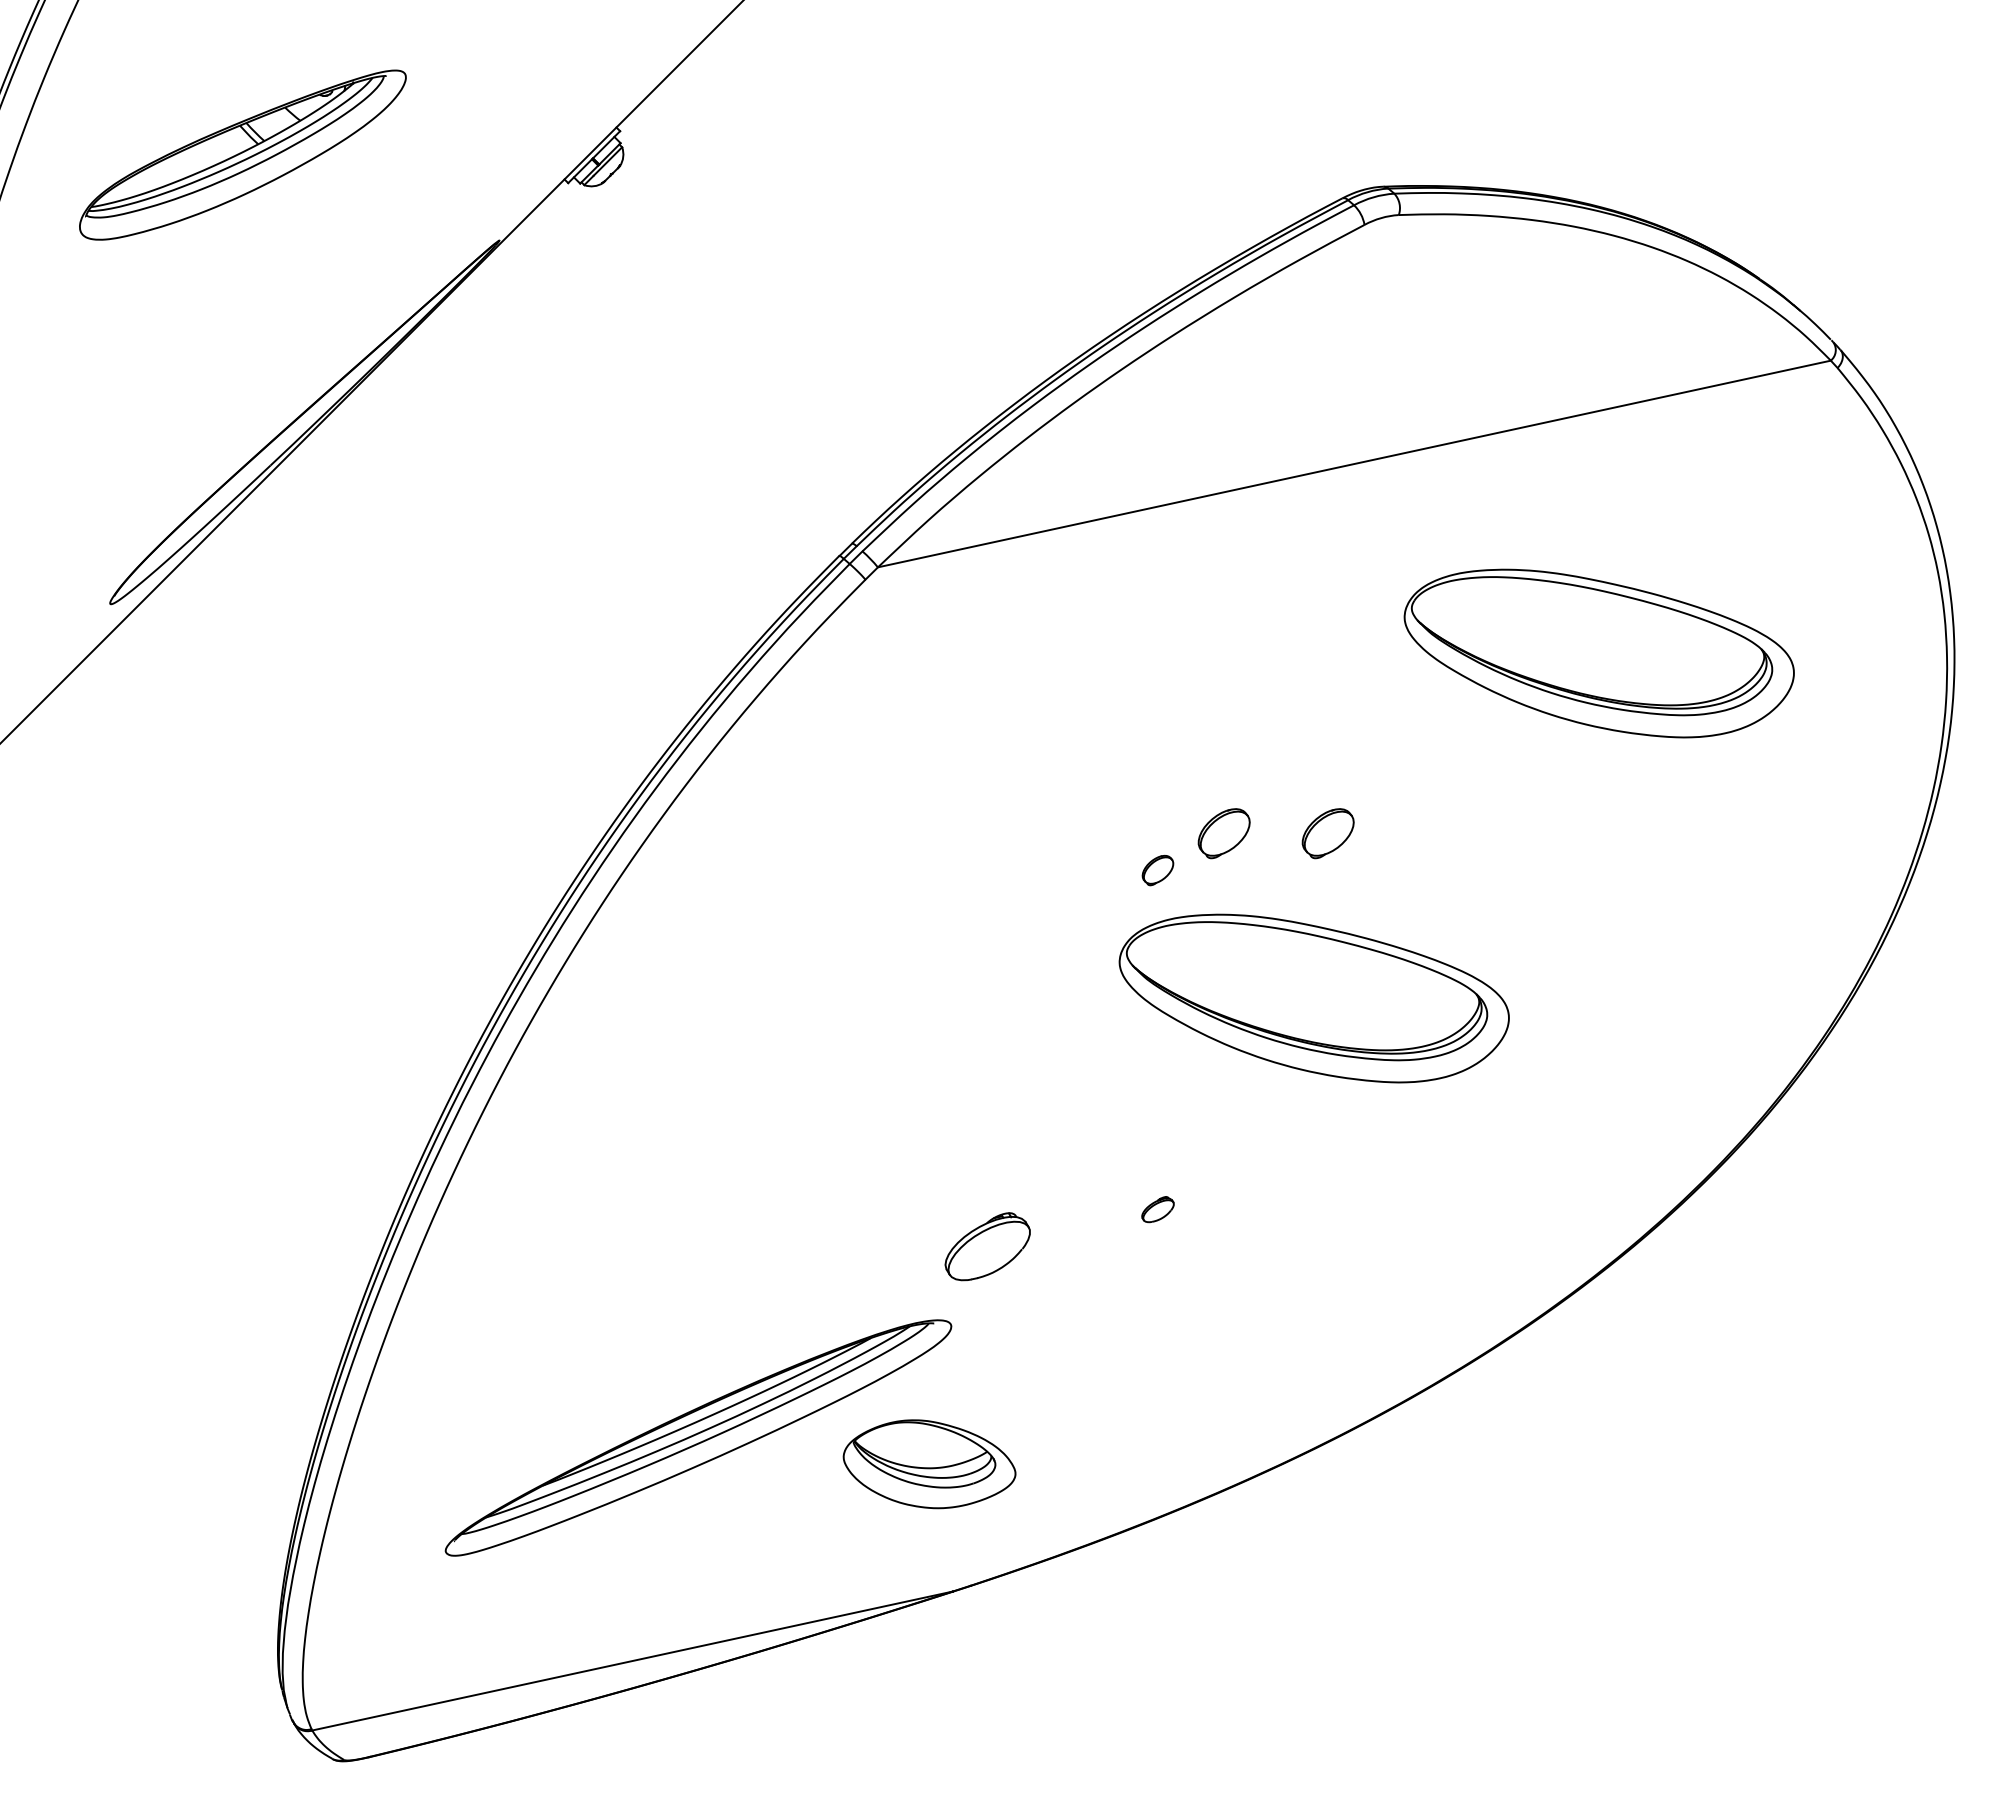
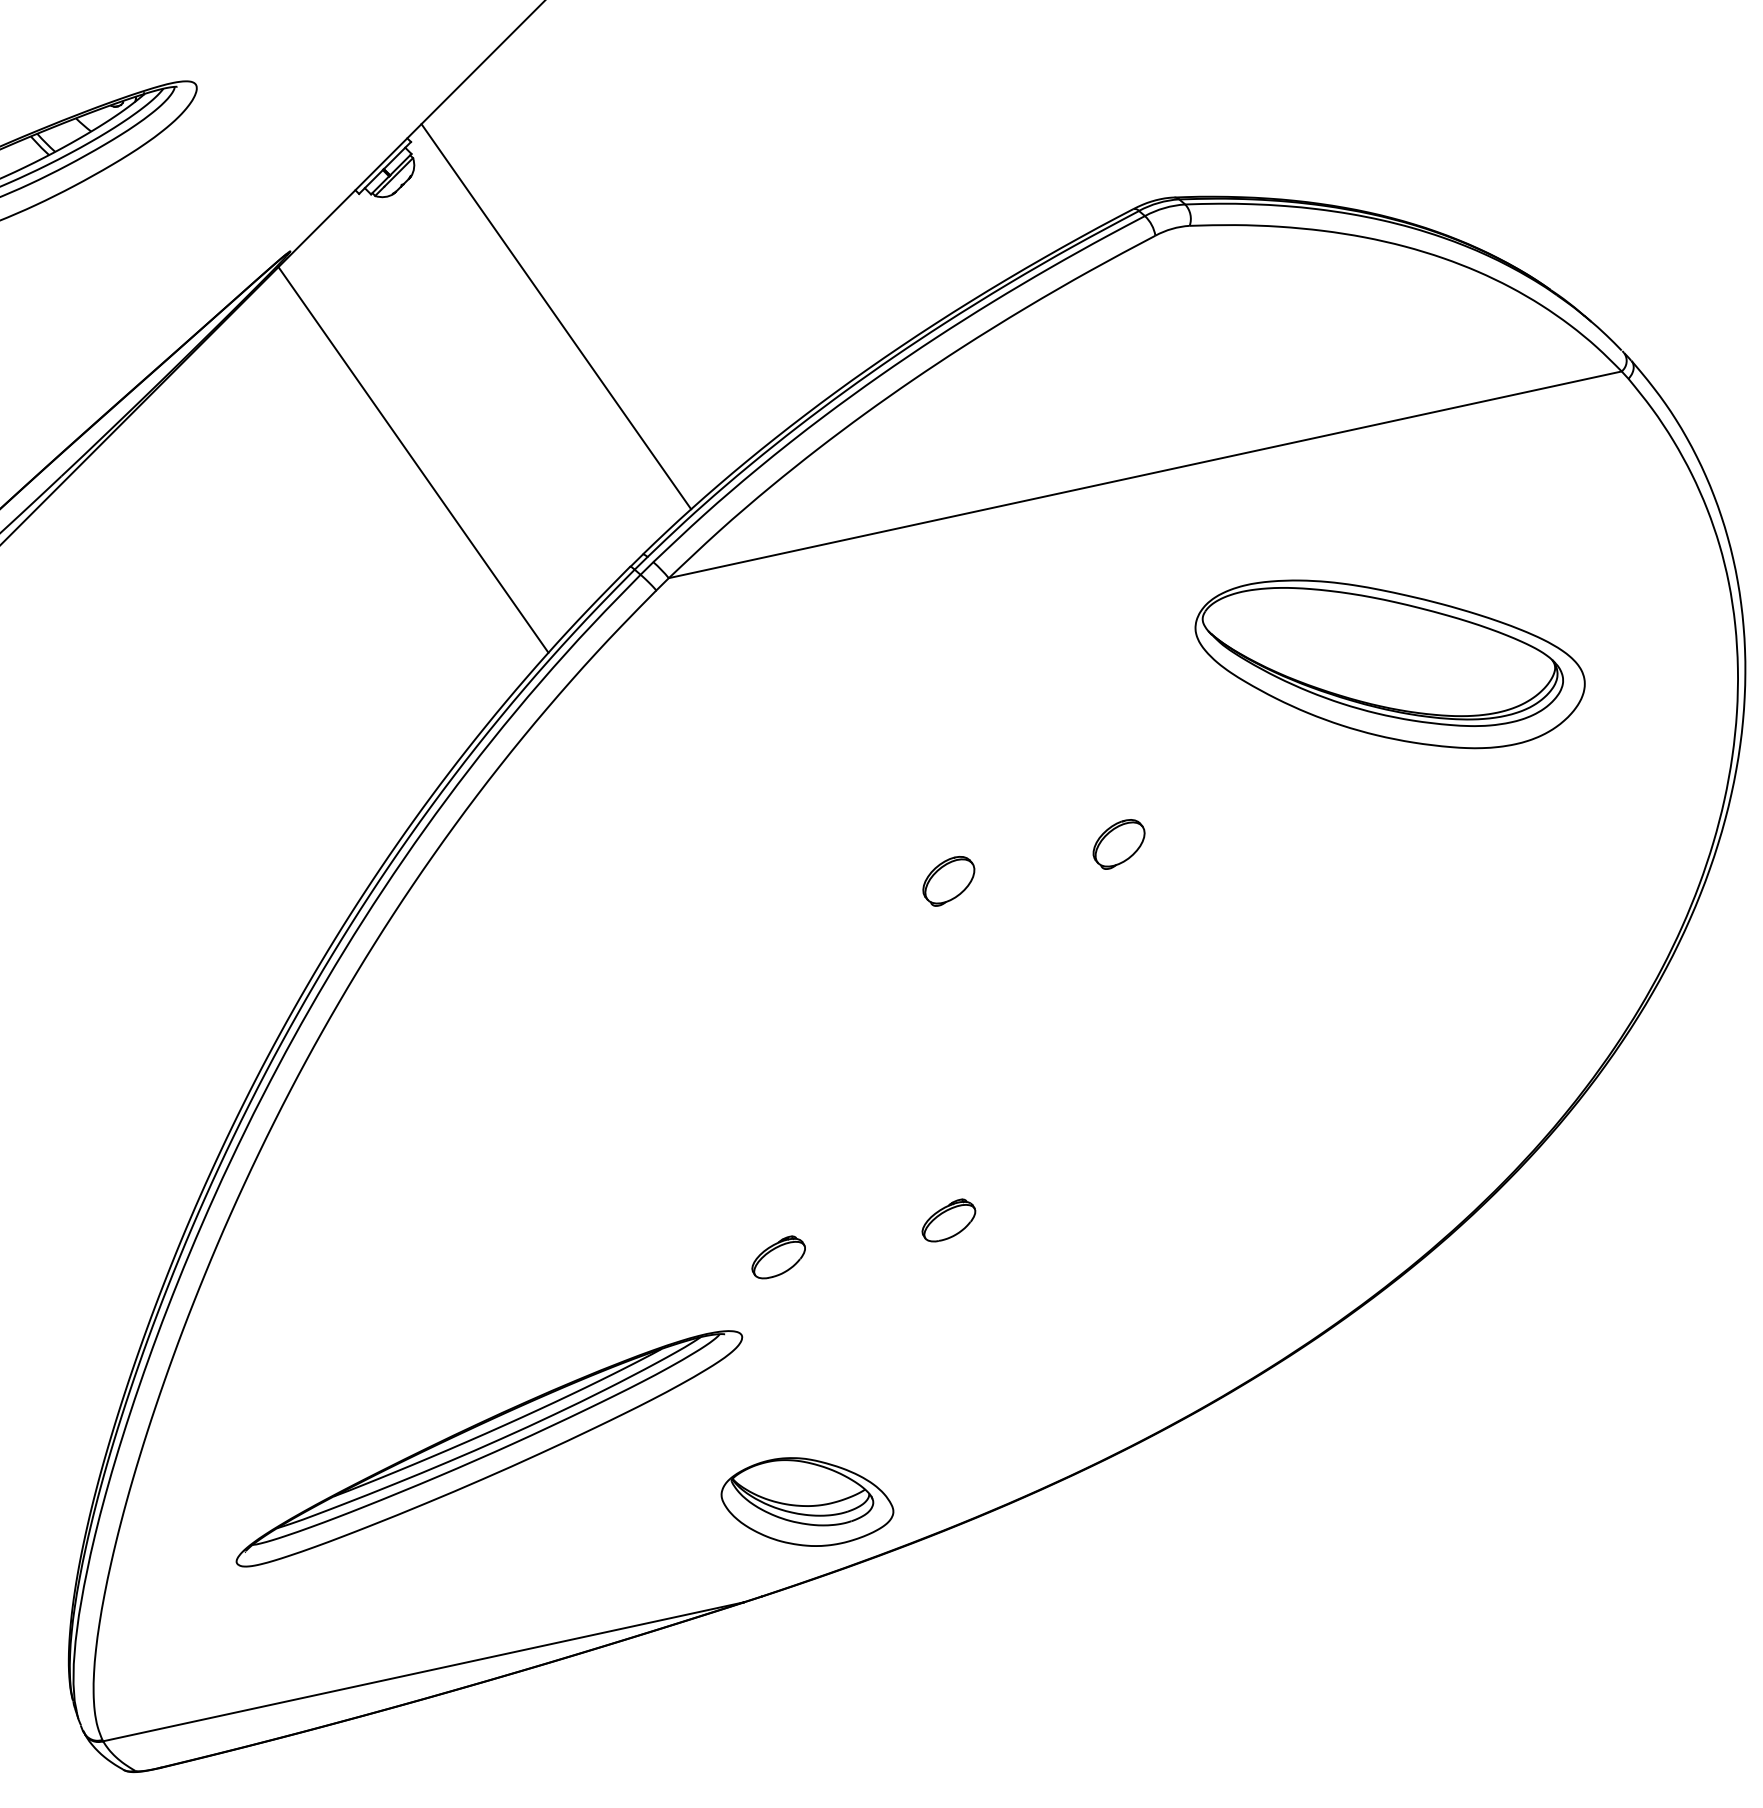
line: (765, 305) -> (556, 316), added
line: (622, 448) -> (413, 459), added
part: (1223, 833) -> (1014, 844), removed
part: (1157, 870) -> (948, 881), size x1.67
part: (1313, 998) -> (1104, 1009), removed
part: (1157, 1209) -> (948, 1220), size x1.67
part: (987, 1246) -> (778, 1257), size x0.62
part: (929, 1464) -> (807, 1502), moved

